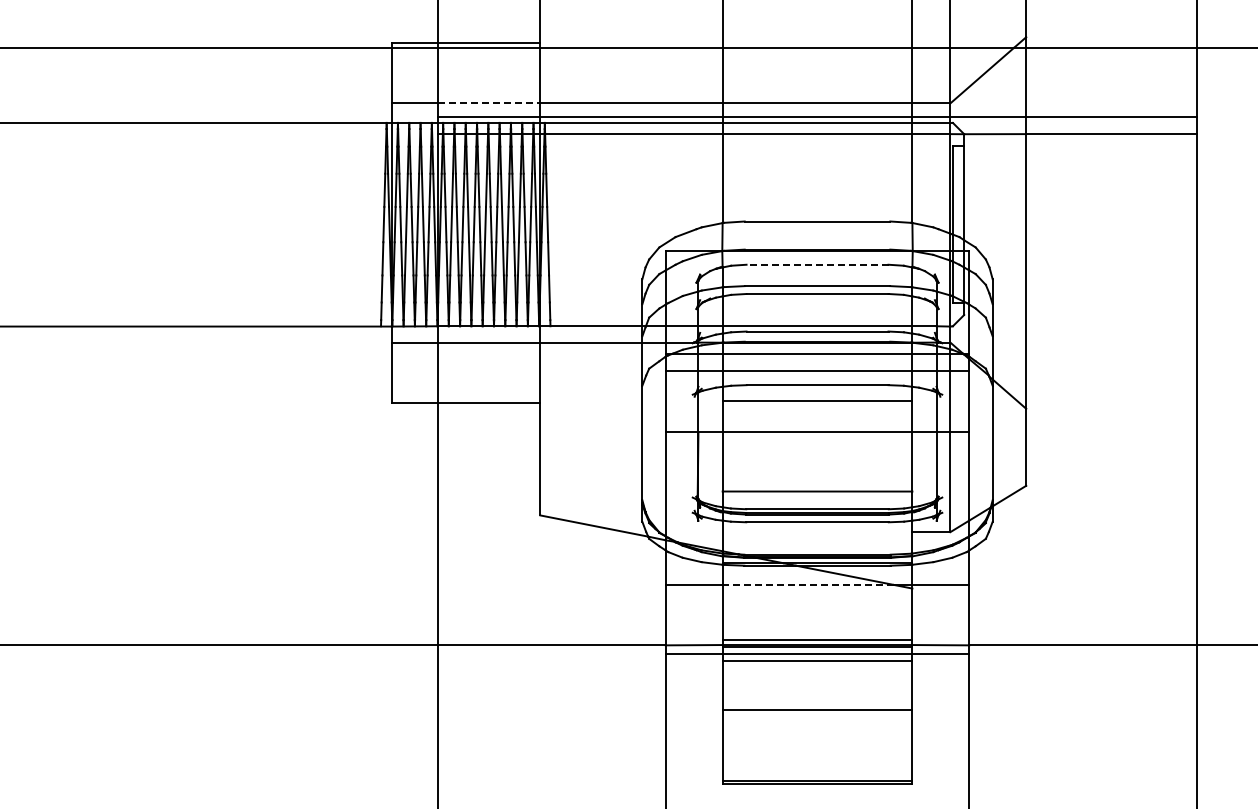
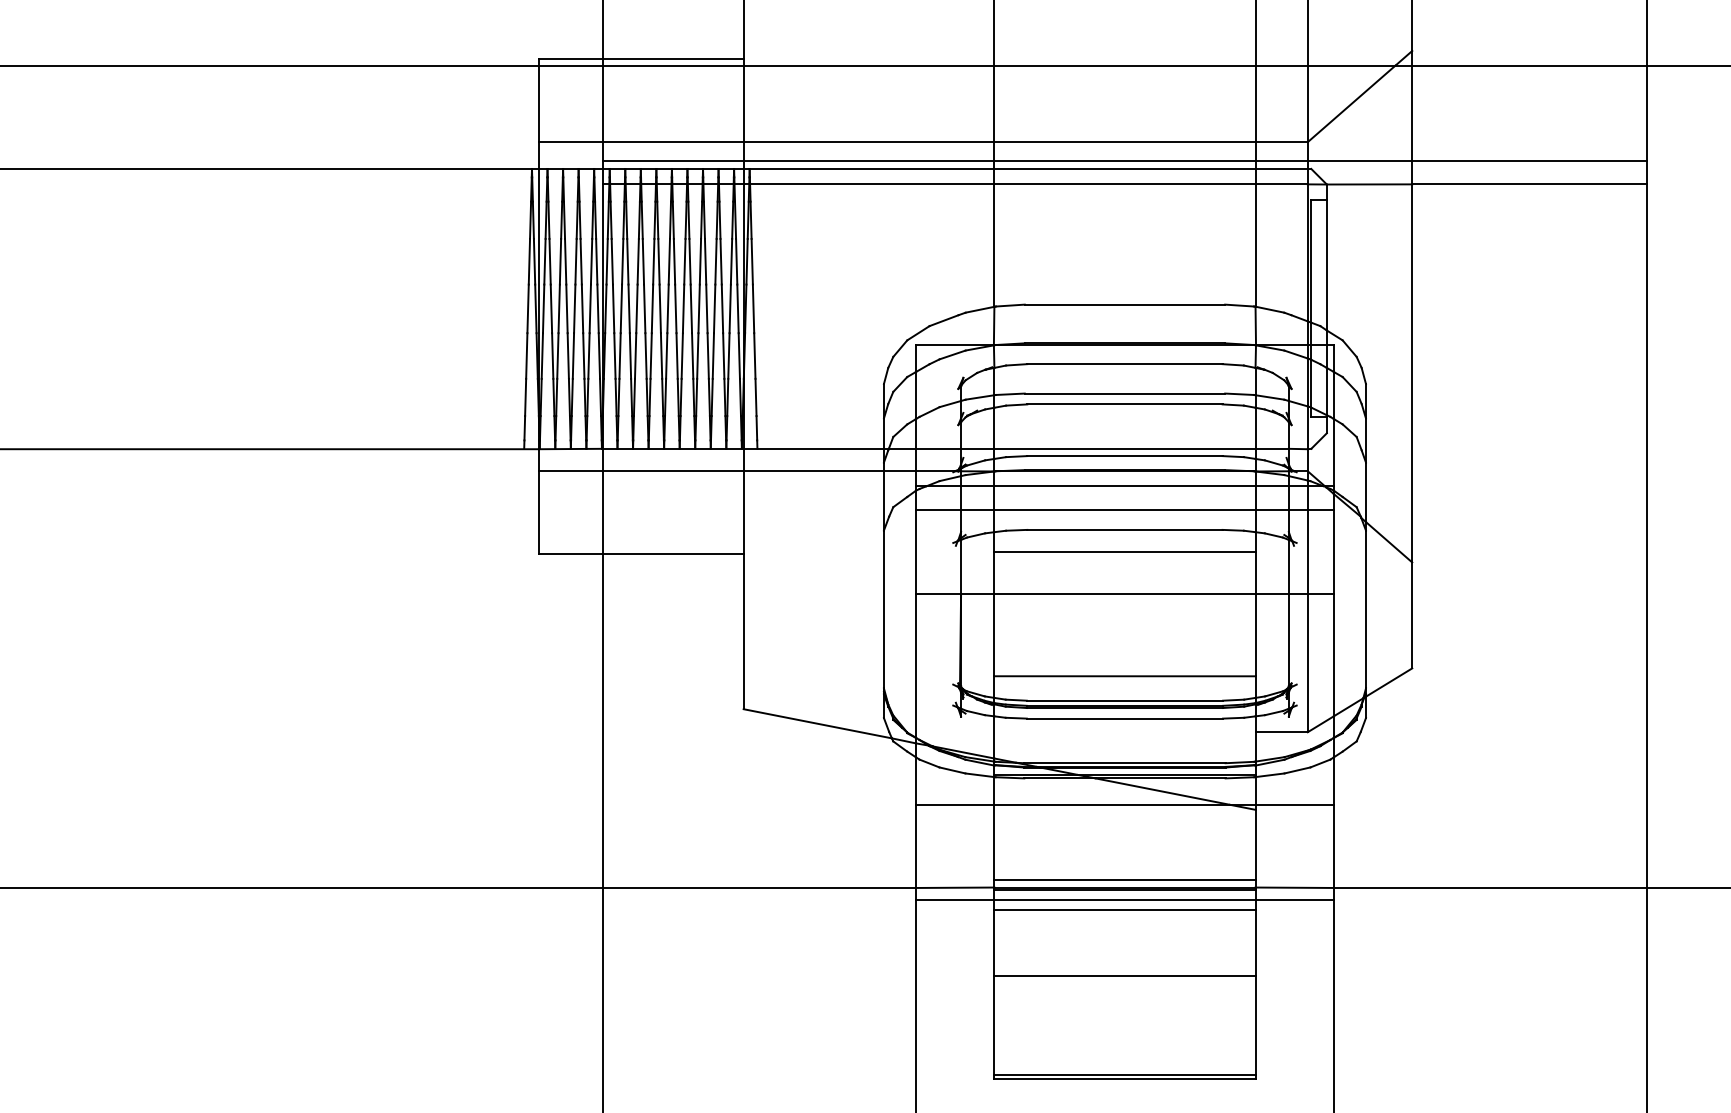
line: (489, 103) -> (673, 142), dashed -> solid
line: (817, 264) -> (1124, 363), dashed -> solid
line: (808, 584) -> (1112, 804), dashed -> solid

